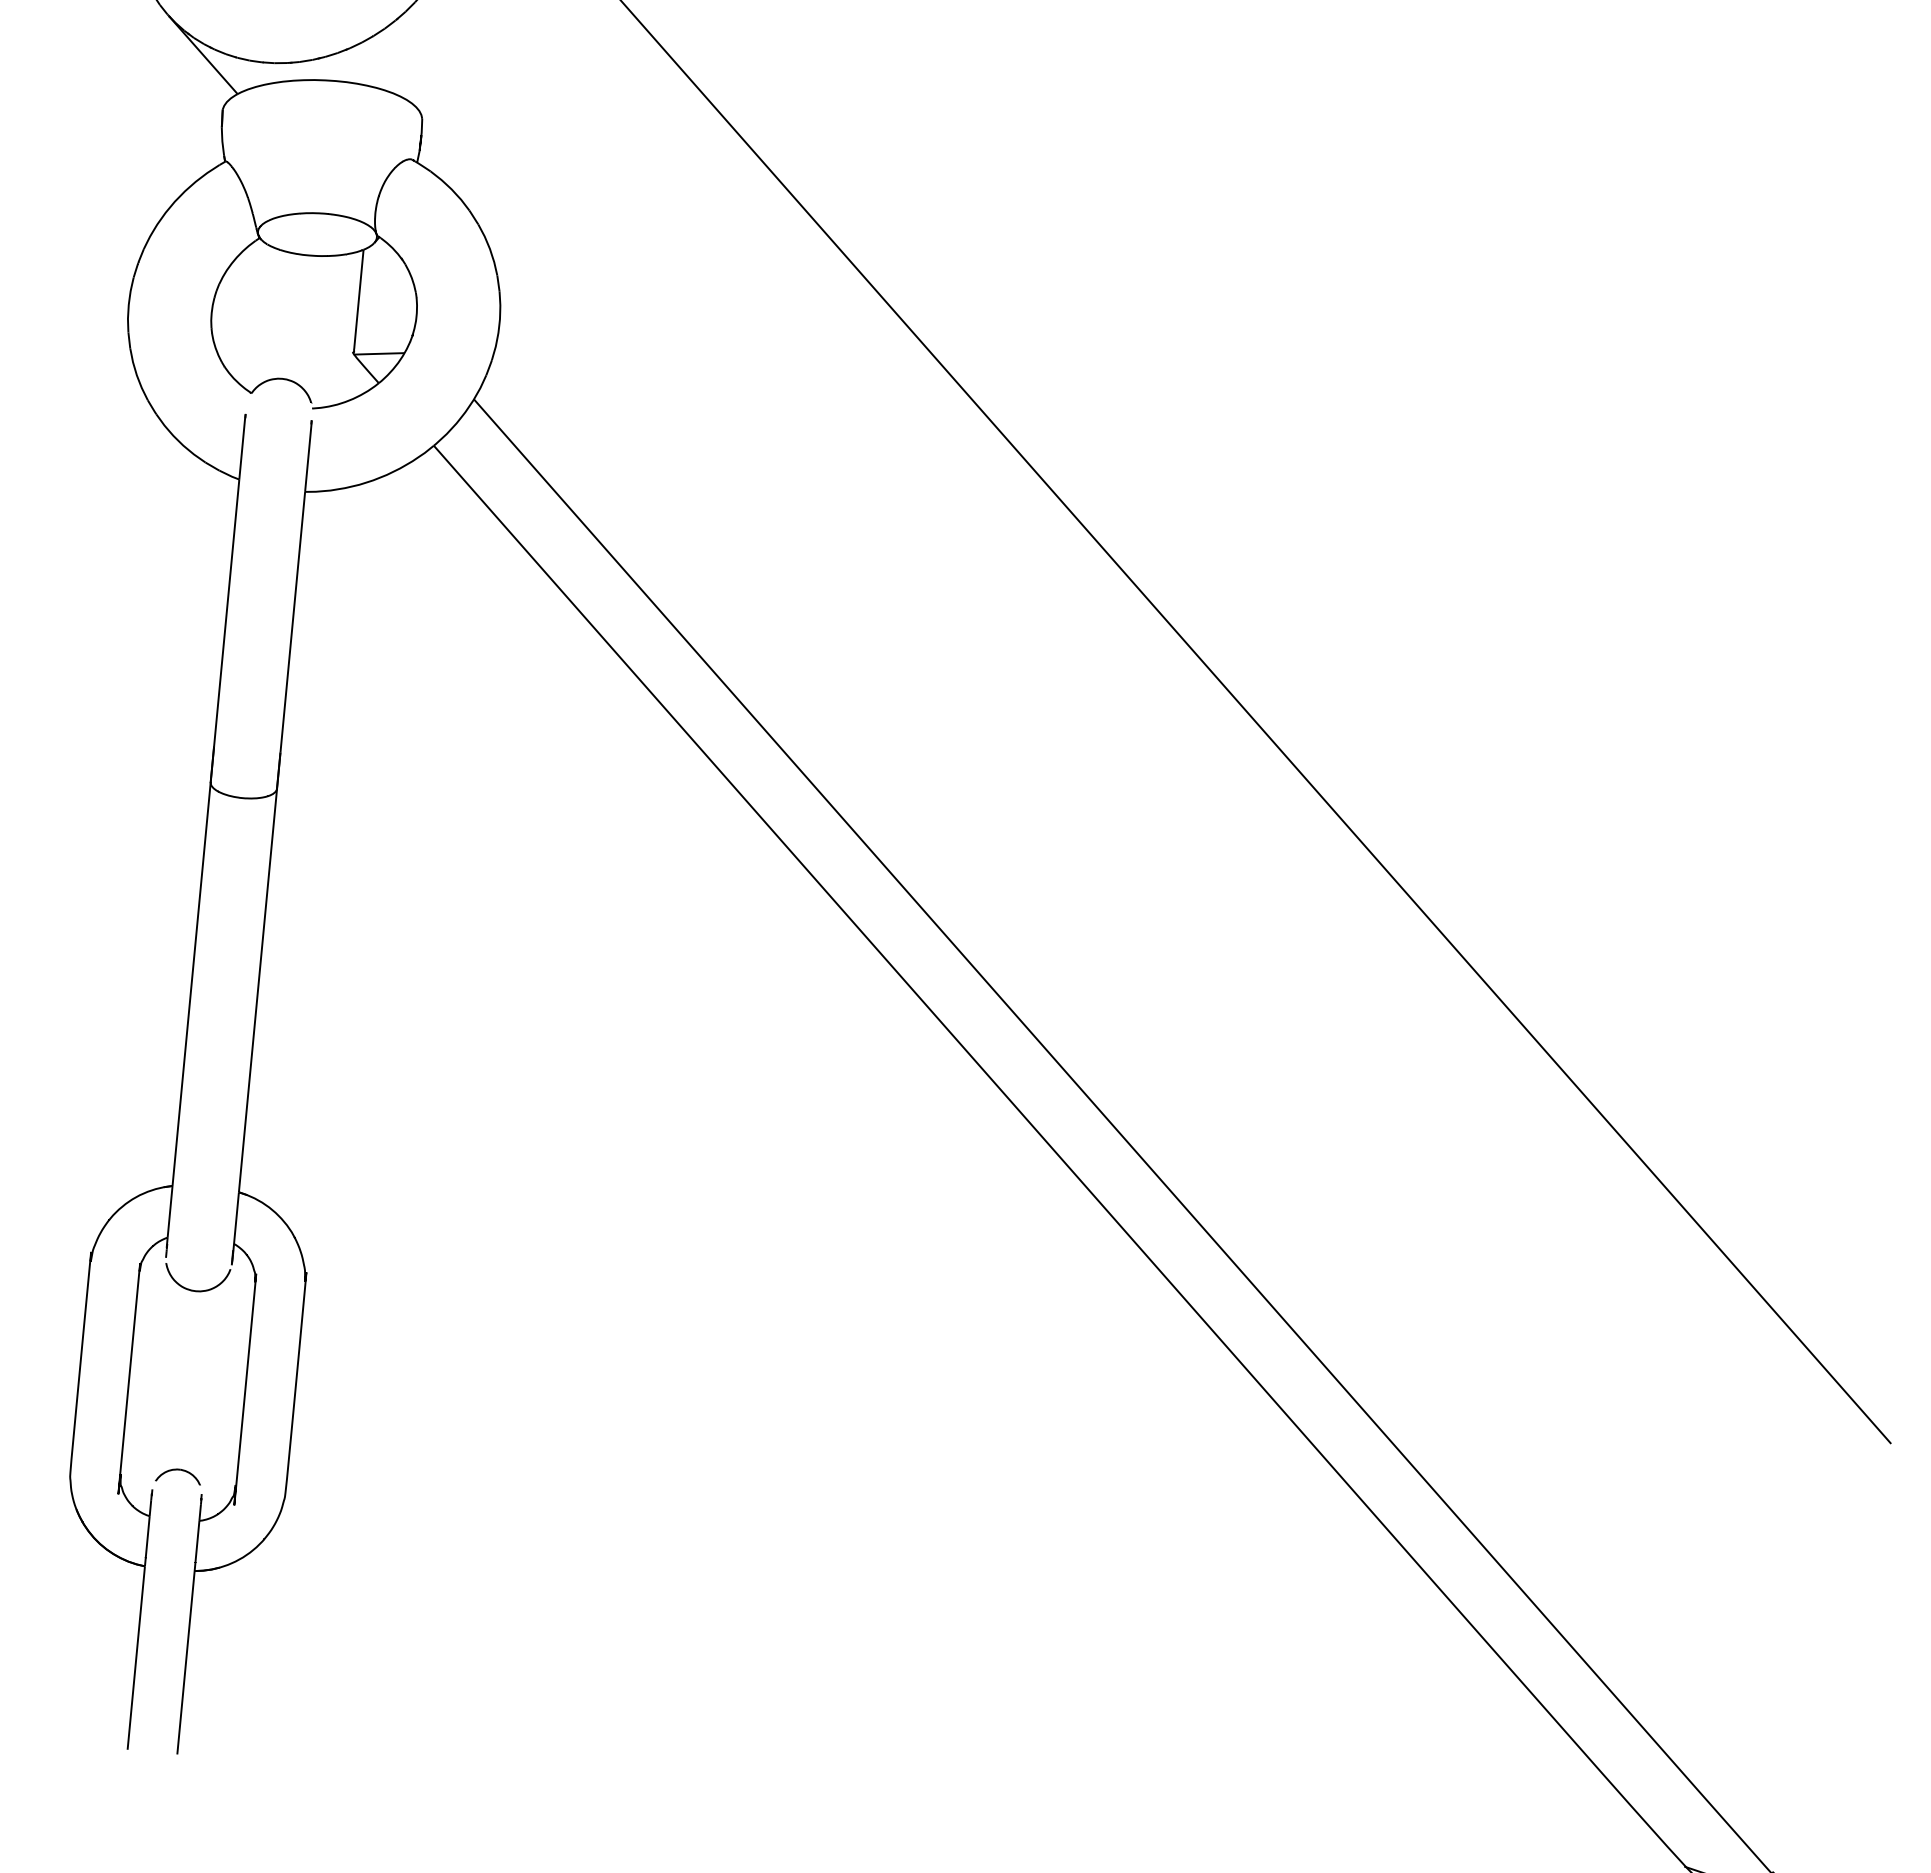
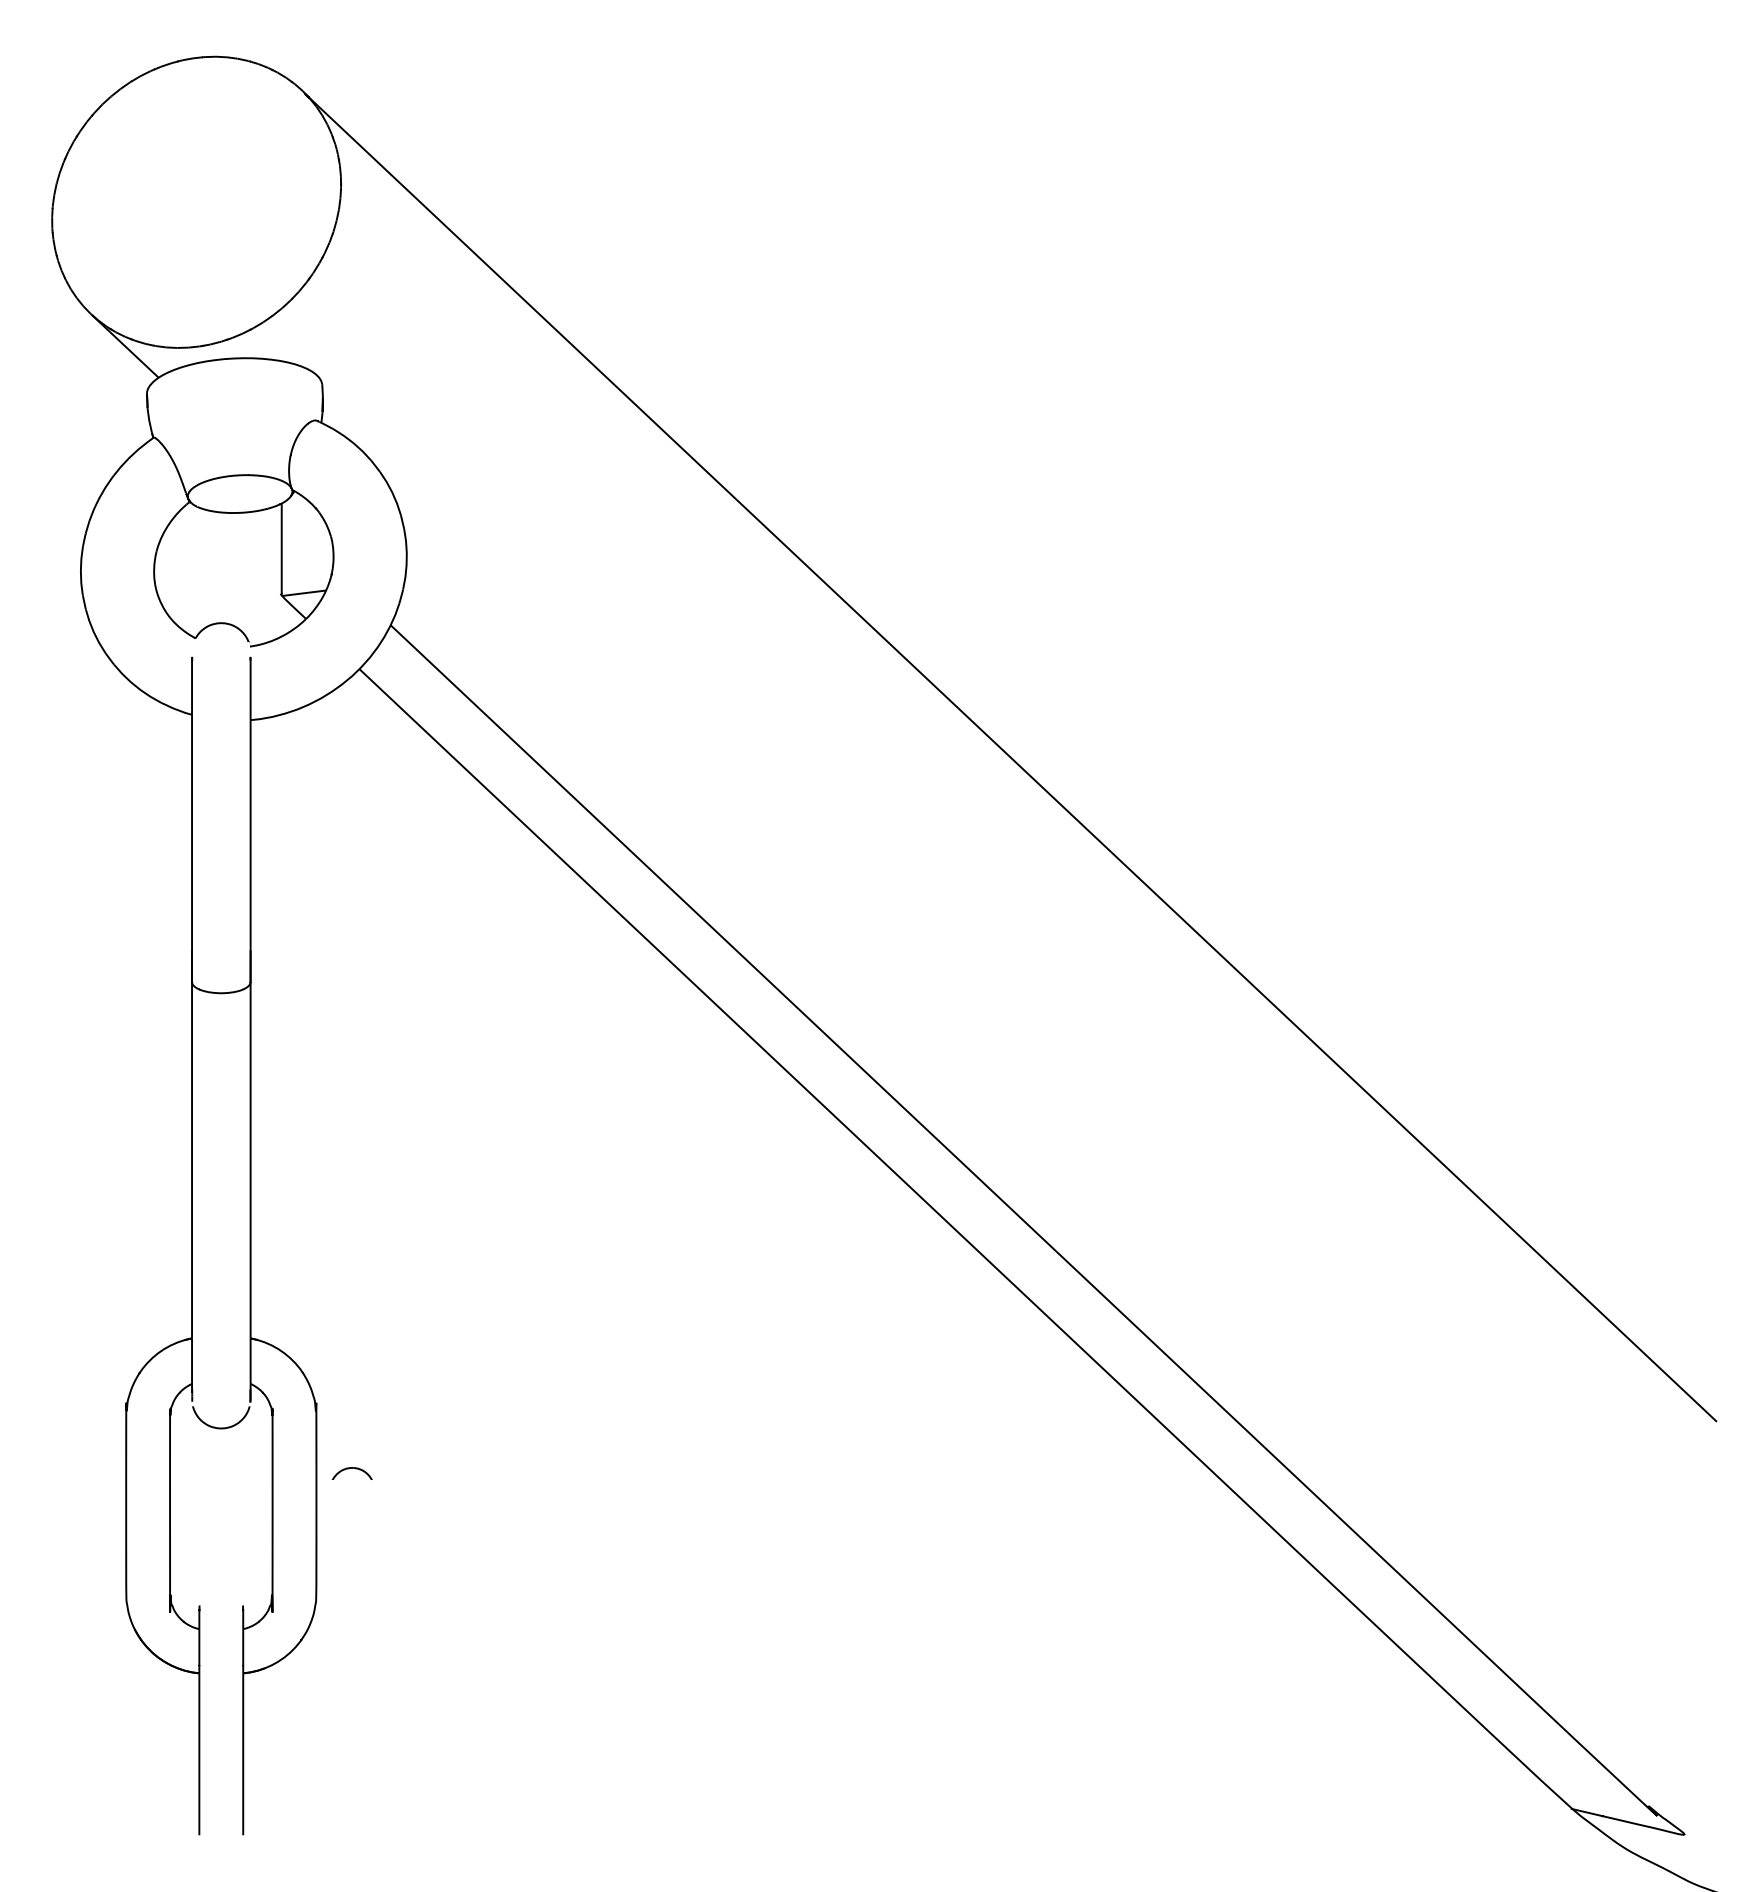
part: (177, 1475) -> (351, 1473), moved

